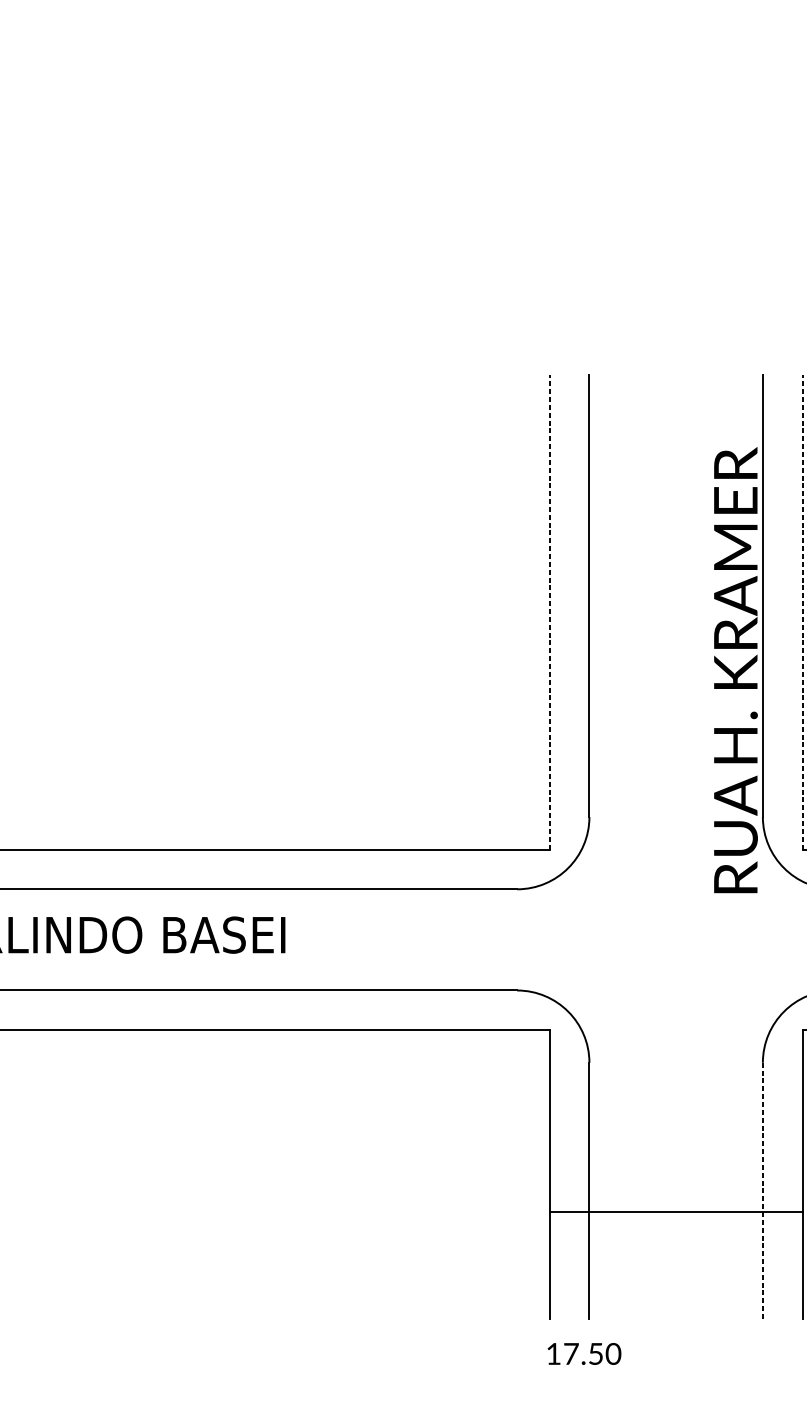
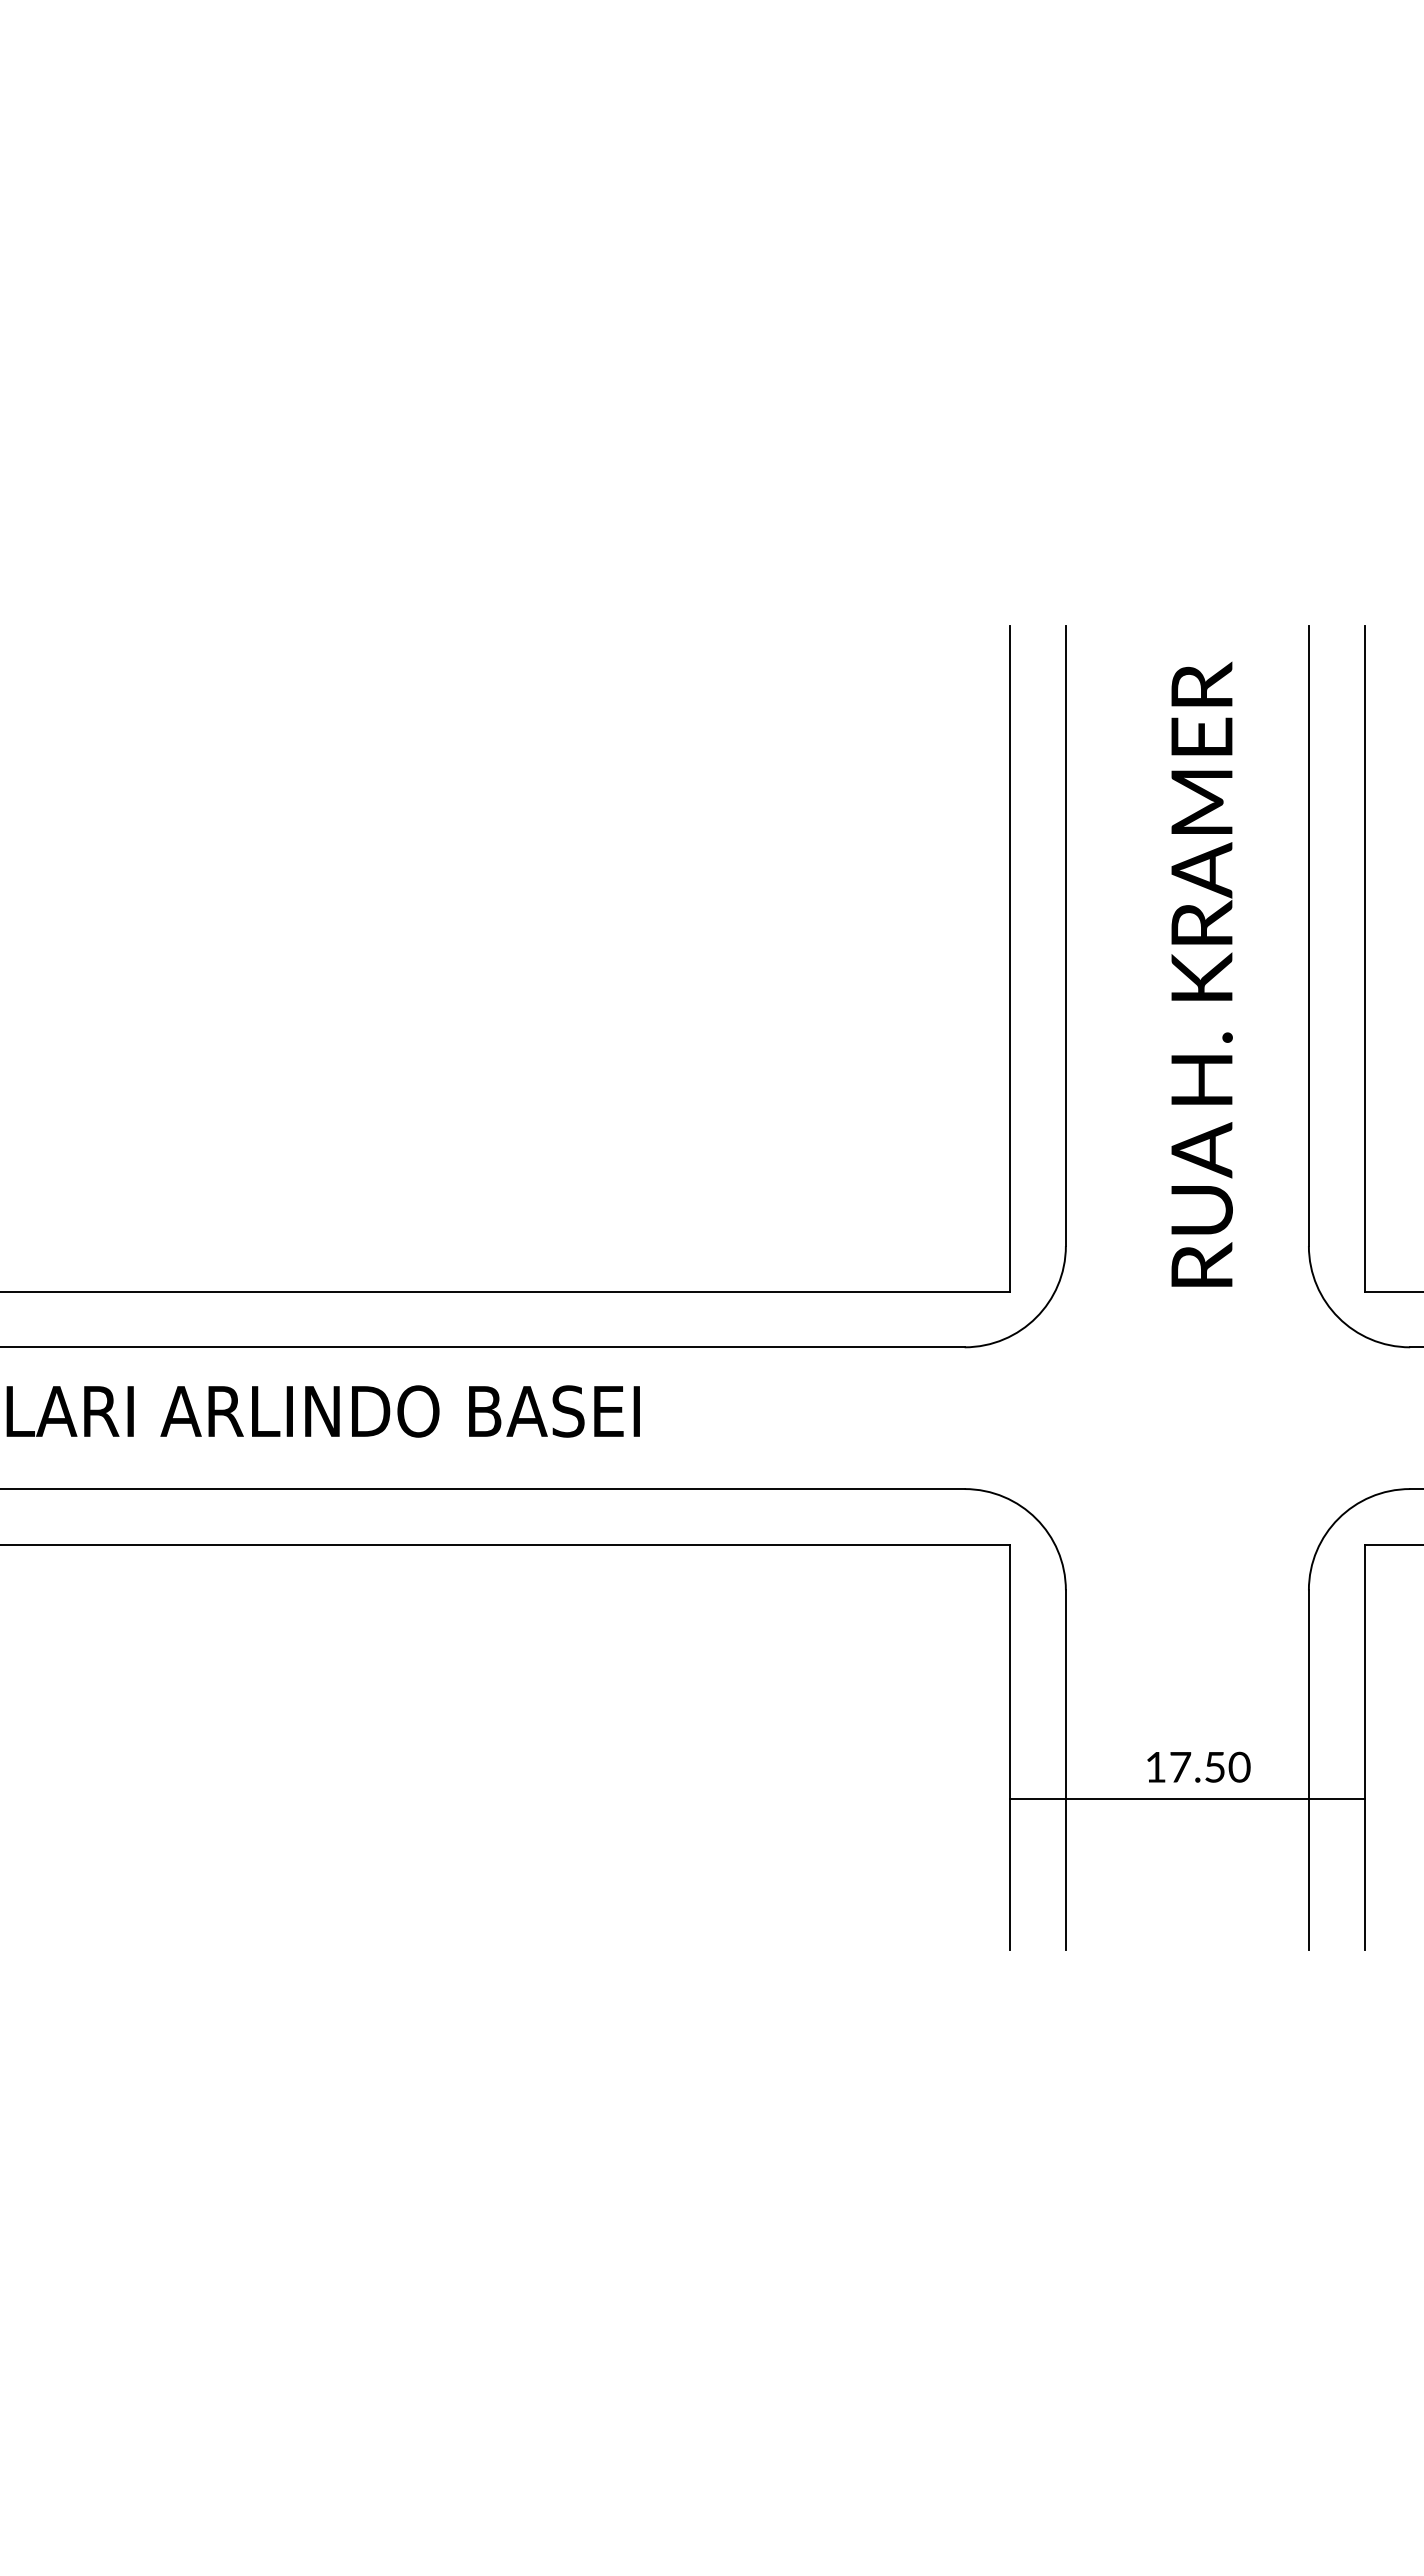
line: (549, 611) -> (1010, 958), dashed -> solid
line: (802, 611) -> (1364, 958), dashed -> solid
text: (735, 669) -> (1201, 973), moved
line: (762, 1191) -> (1308, 1770), dashed -> solid
text: (584, 1353) -> (1198, 1766), moved

